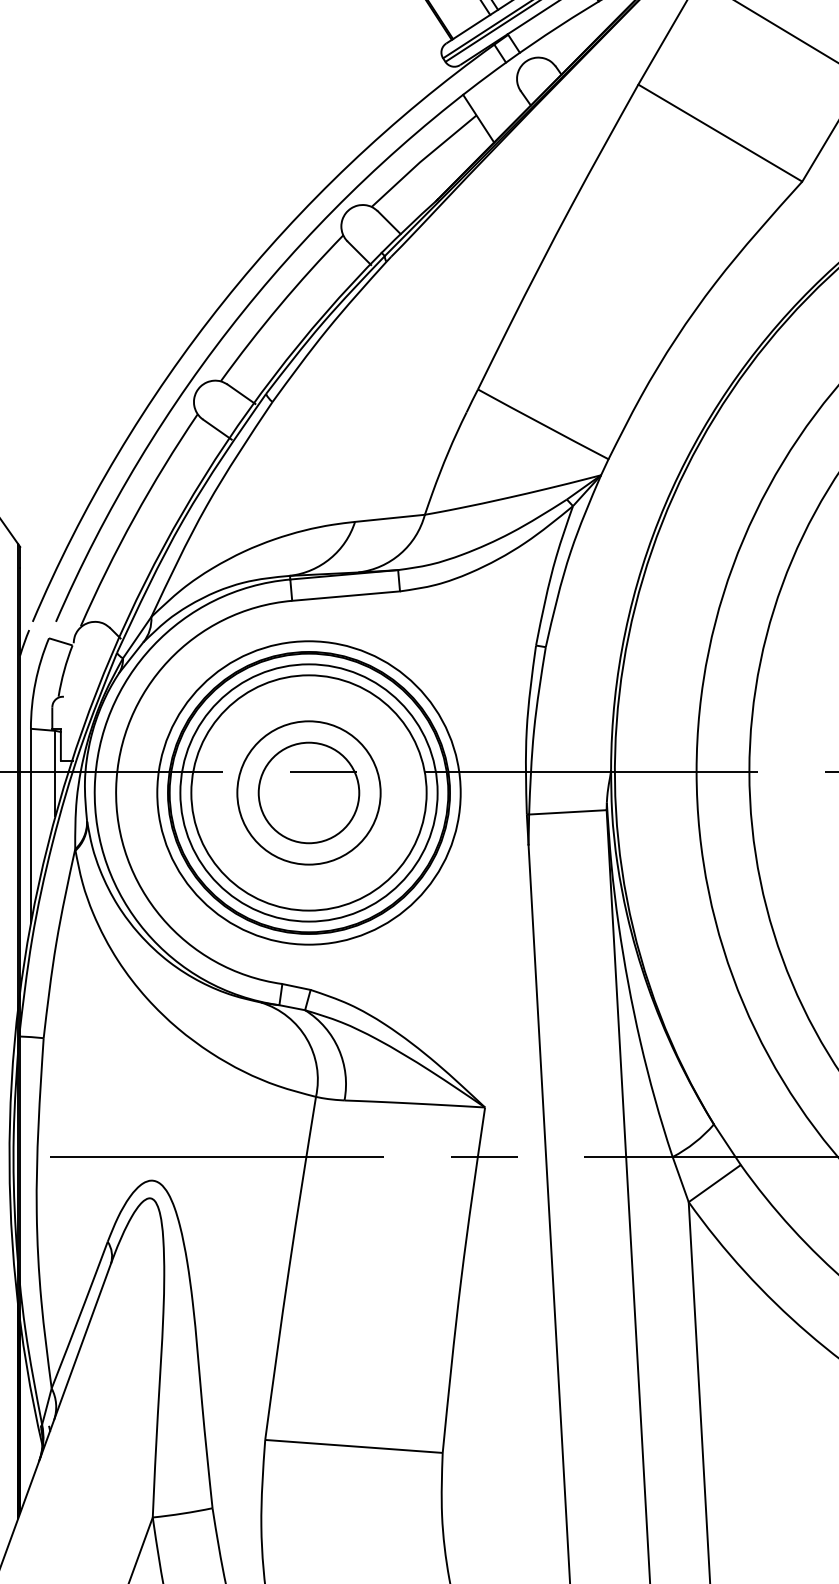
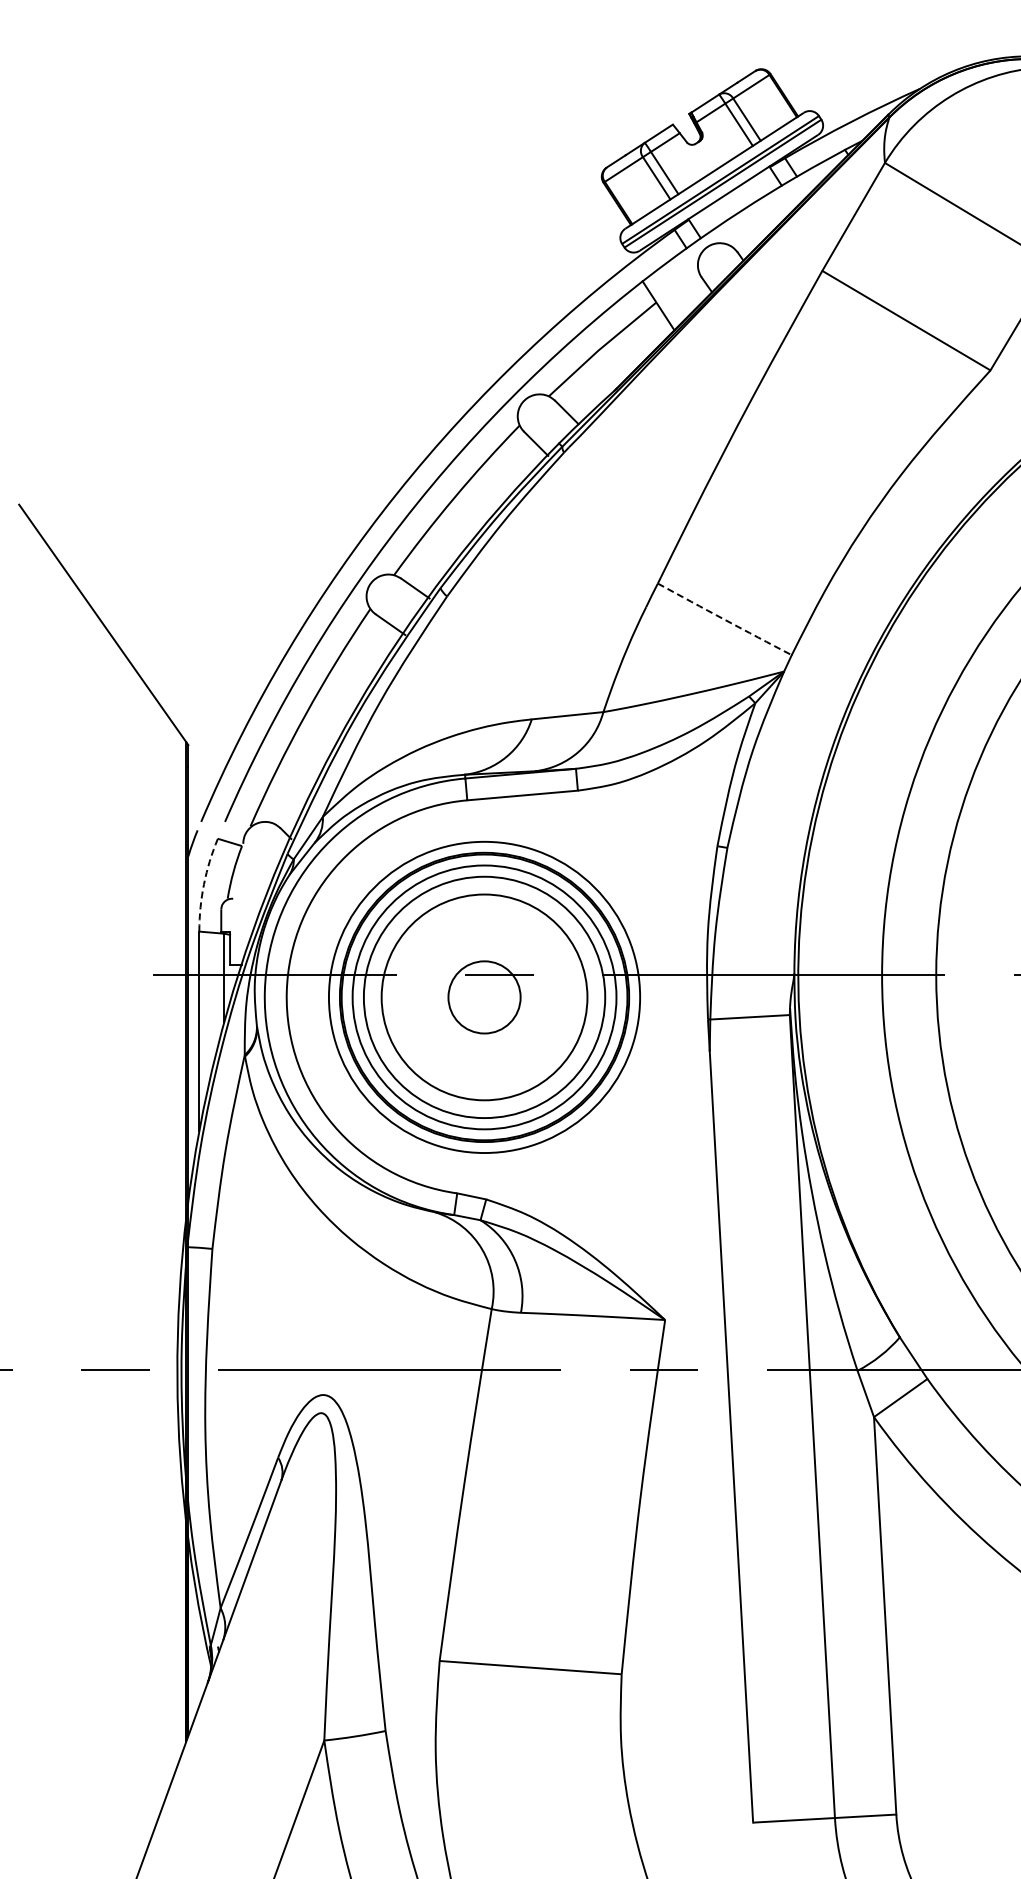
arc: (542, 424) -> (724, 619), solid -> dashed
arc: (35, 682) -> (204, 884), solid -> dashed
circle: (308, 792) -> (484, 996), size x0.7
circle: (308, 792) -> (484, 996), size x1.4

